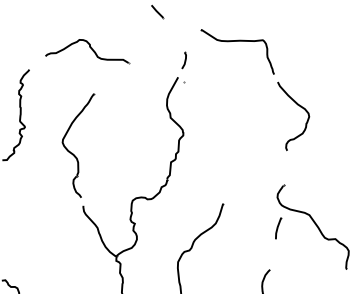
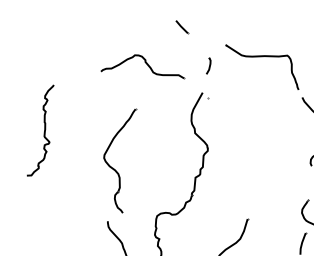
part: (87, 51) -> (142, 66), moved
part: (183, 60) -> (207, 65), moved
part: (72, 152) -> (113, 167), moved

